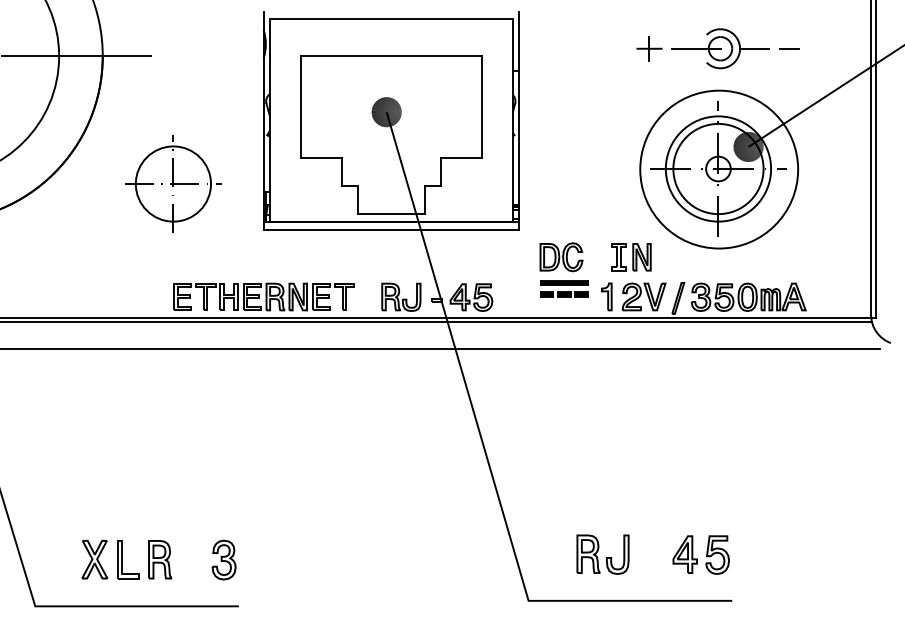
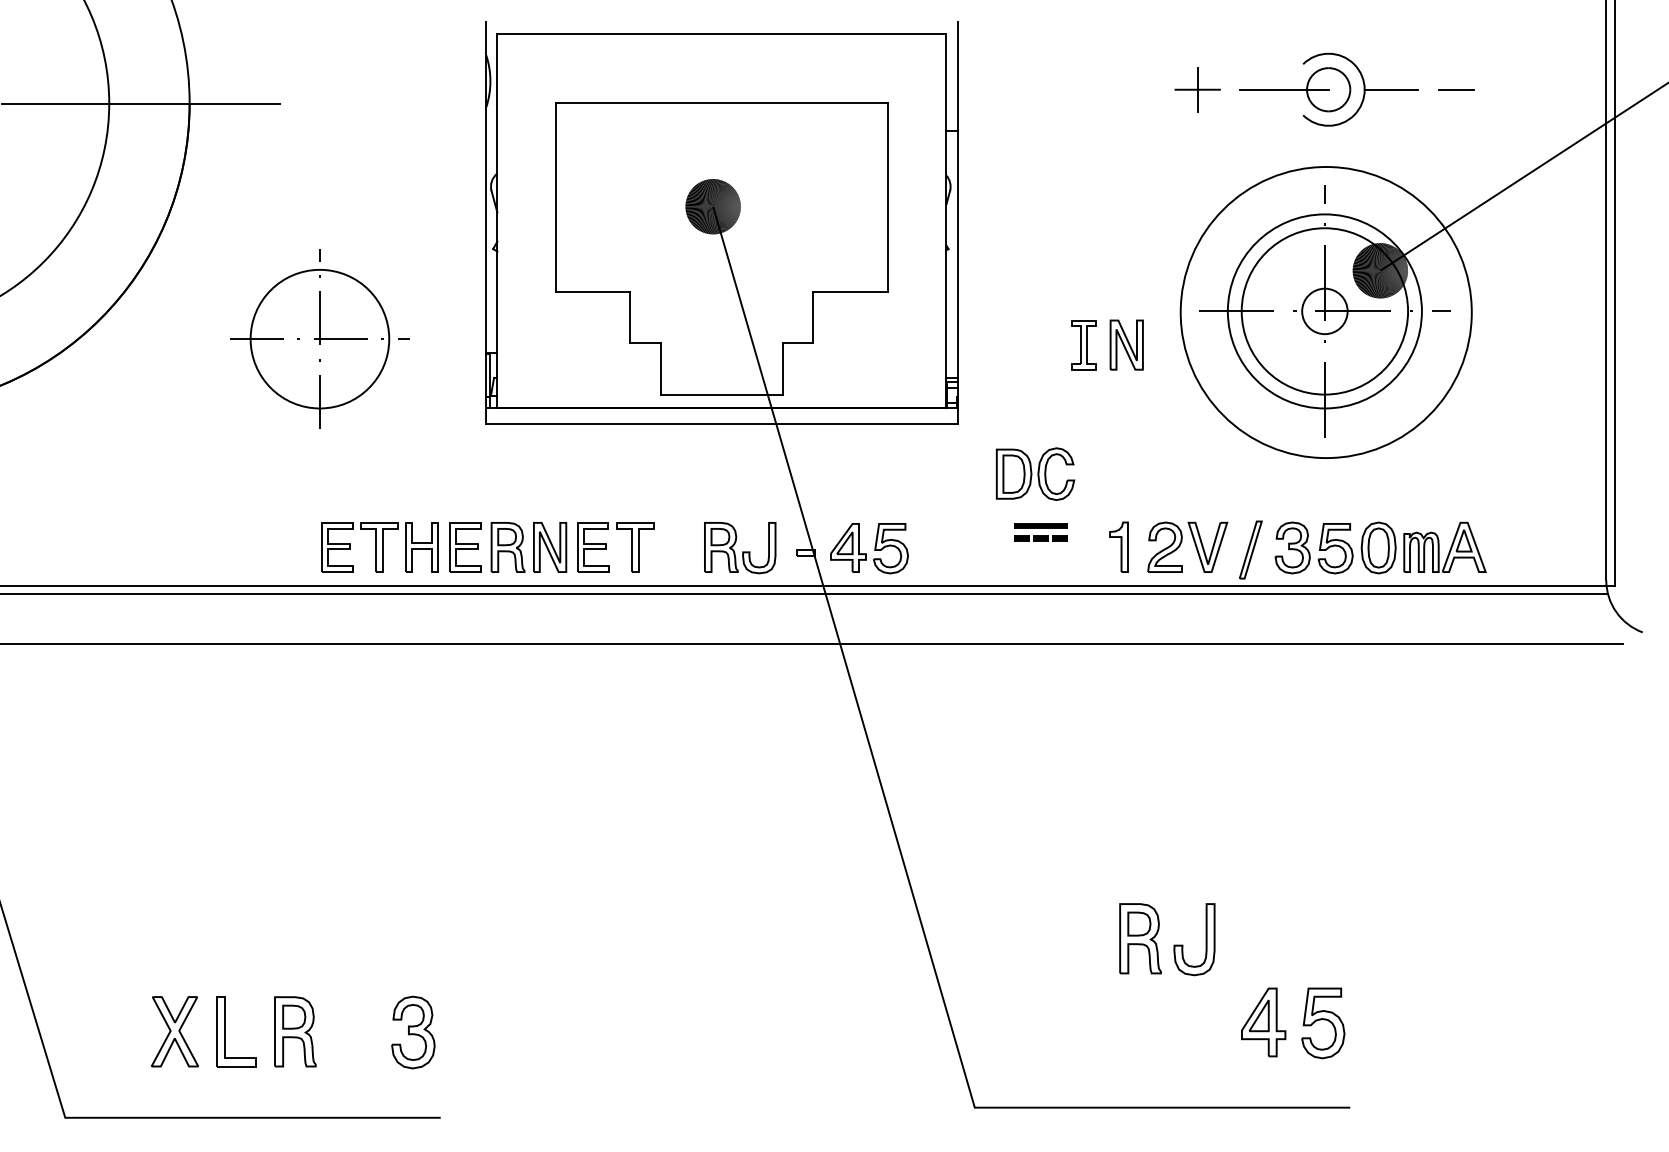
part: (631, 257) -> (1107, 345), moved
part: (564, 288) -> (1041, 531), size x0.6
part: (602, 554) -> (1166, 939), moved

